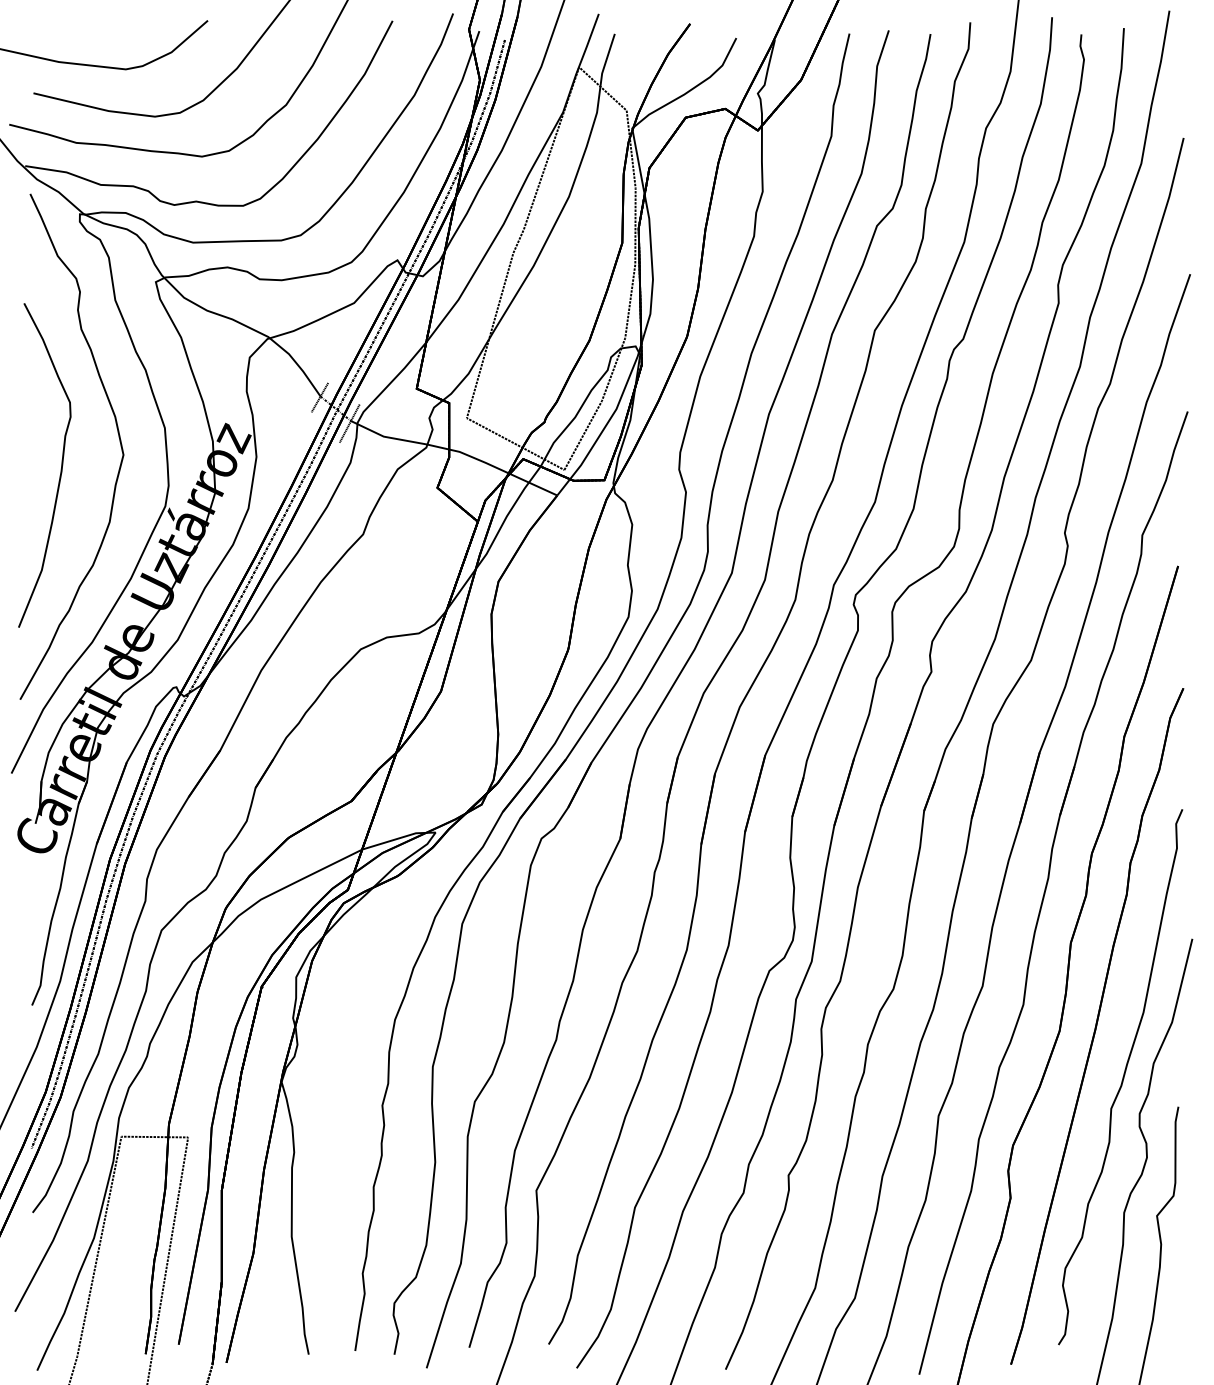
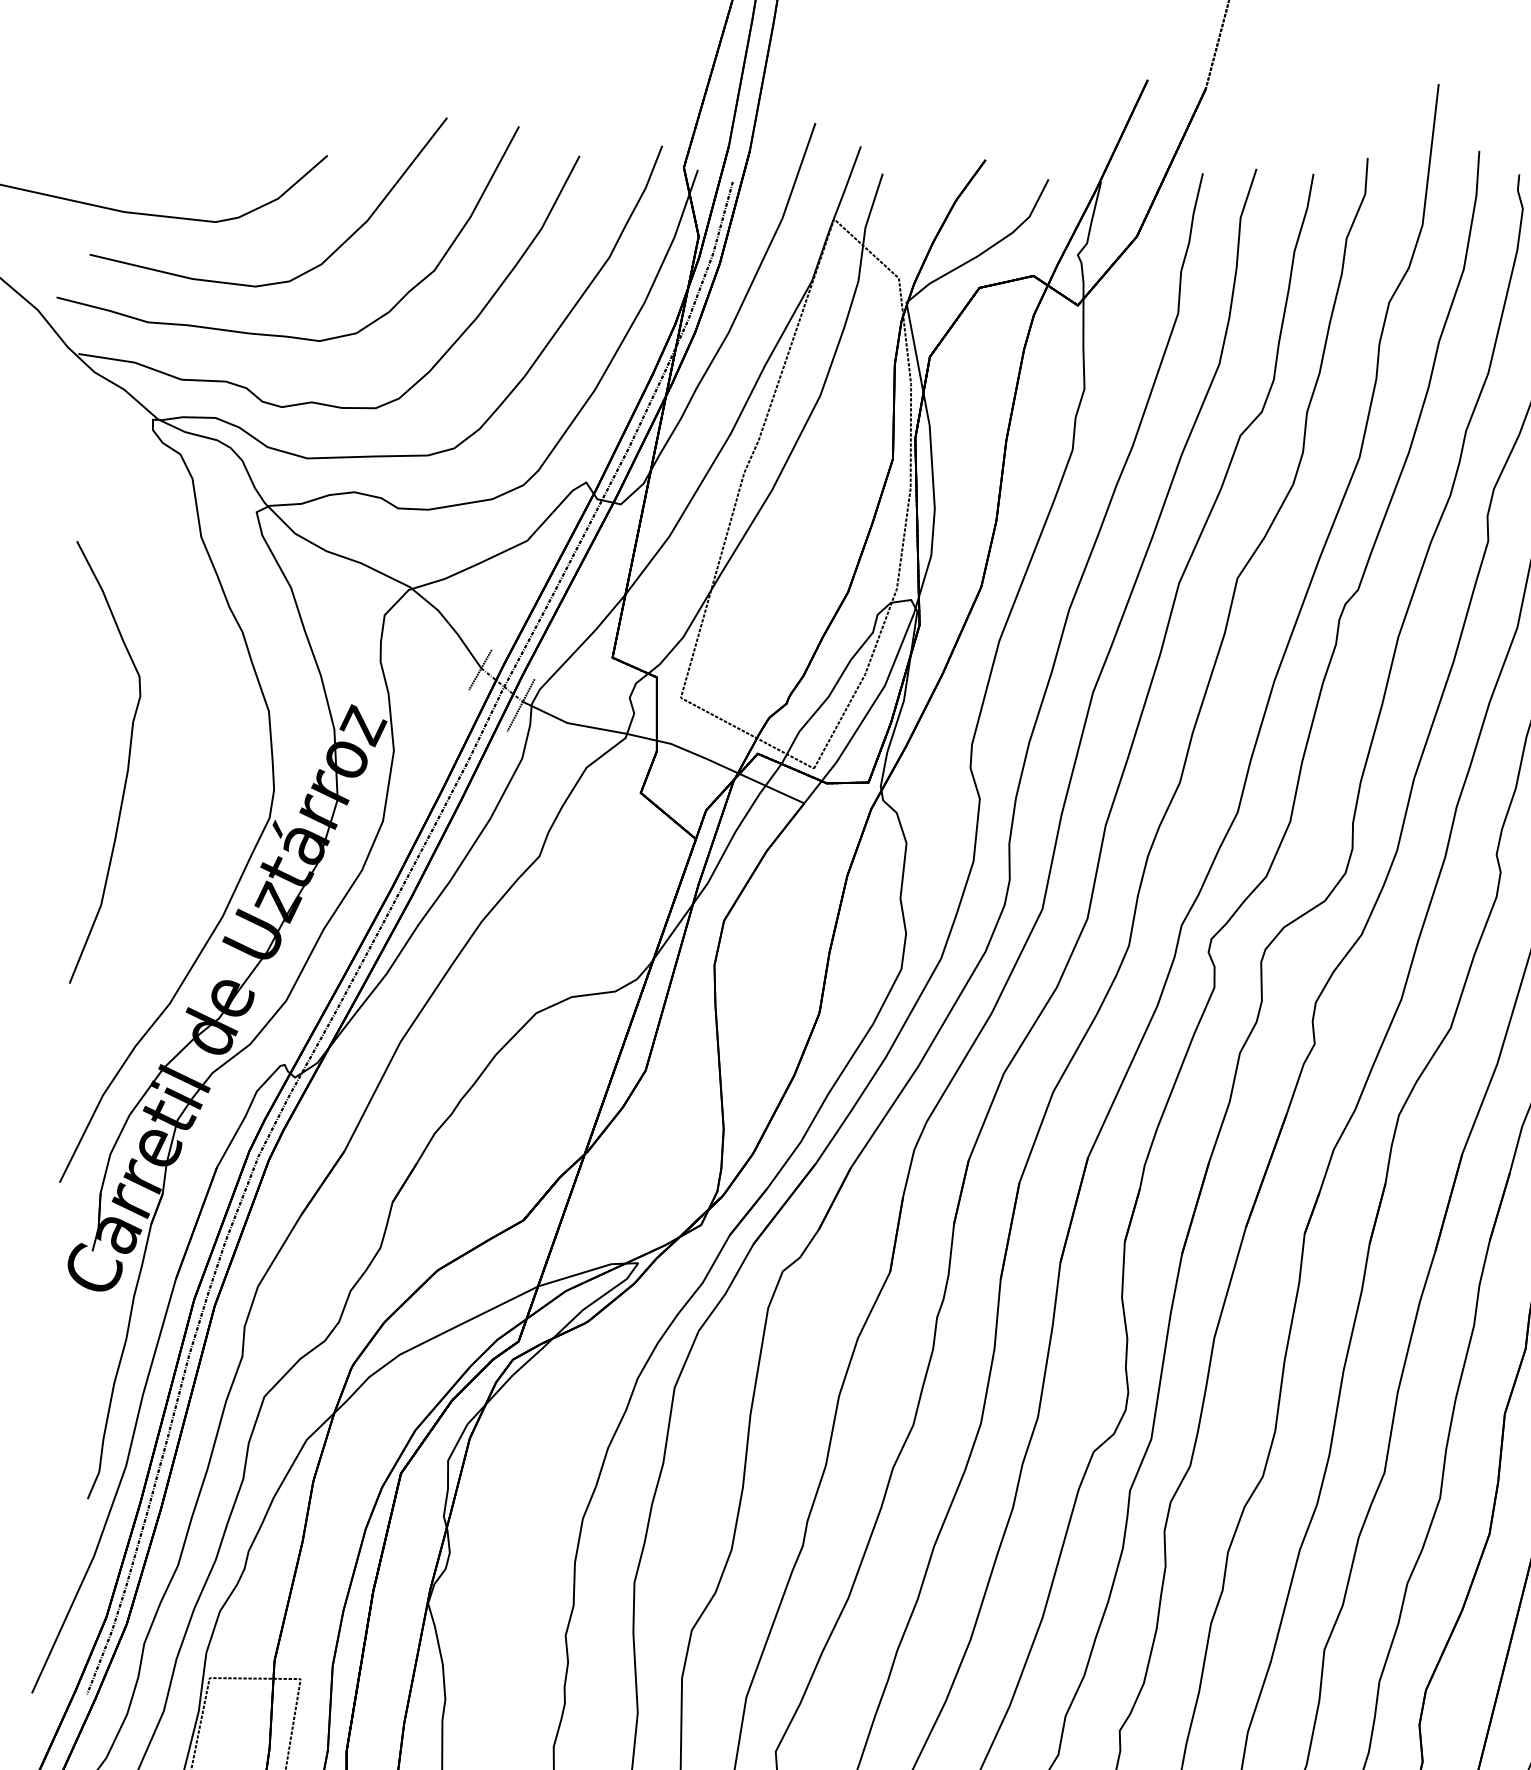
curve: (118, 437) -> (205, 724), removed

